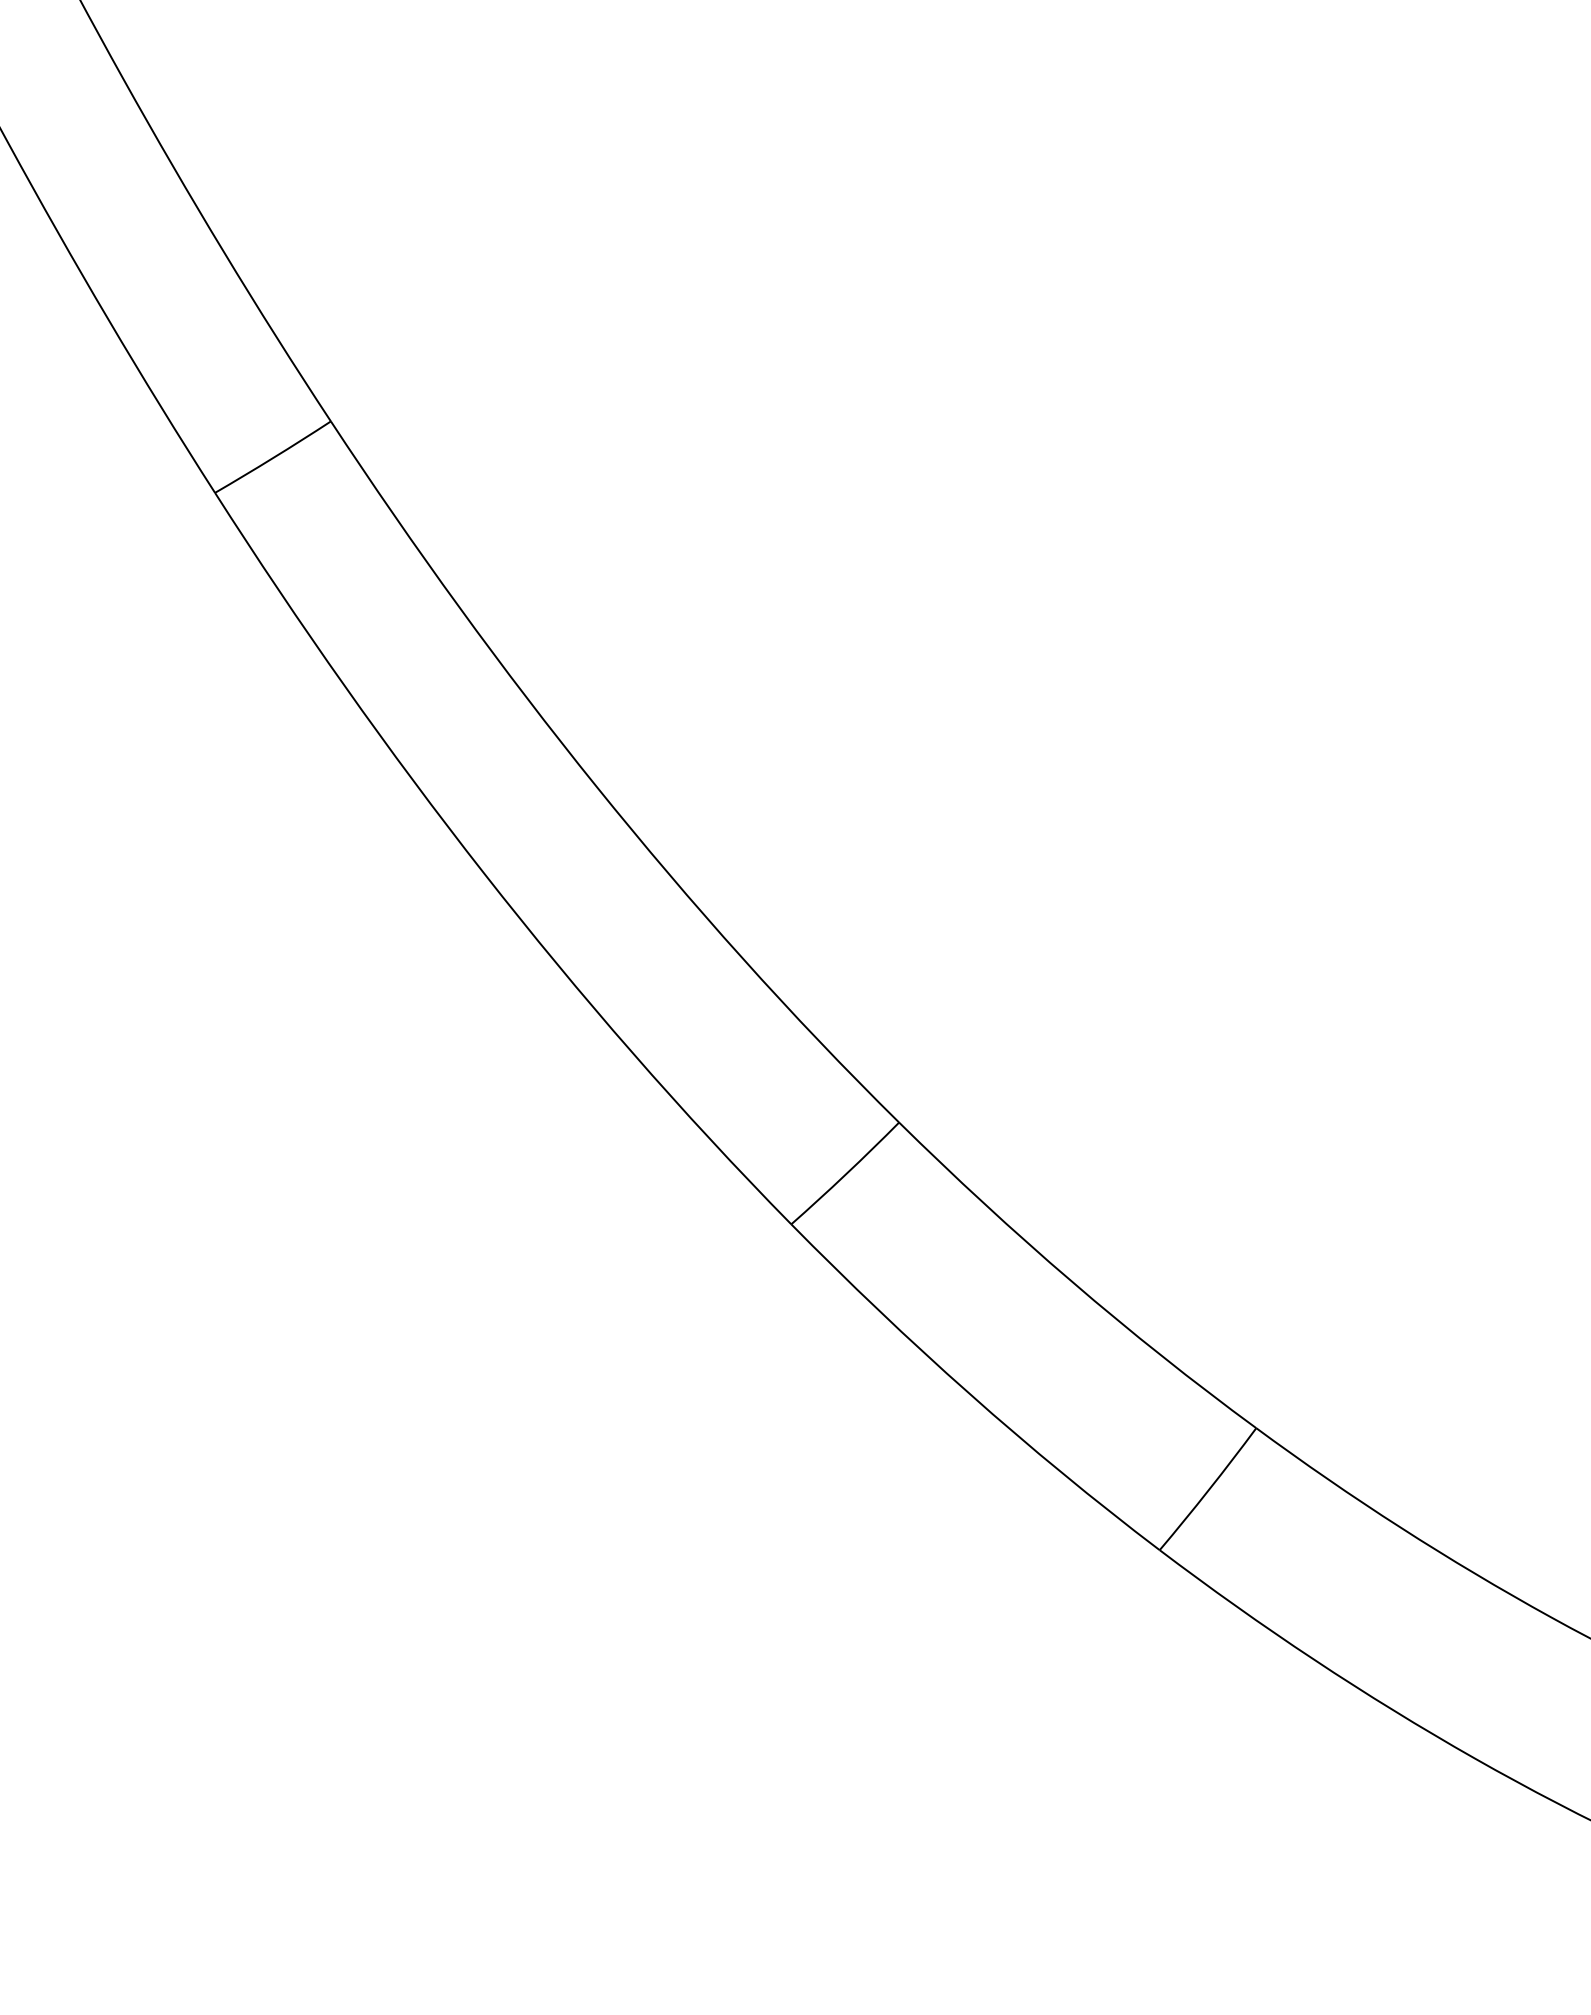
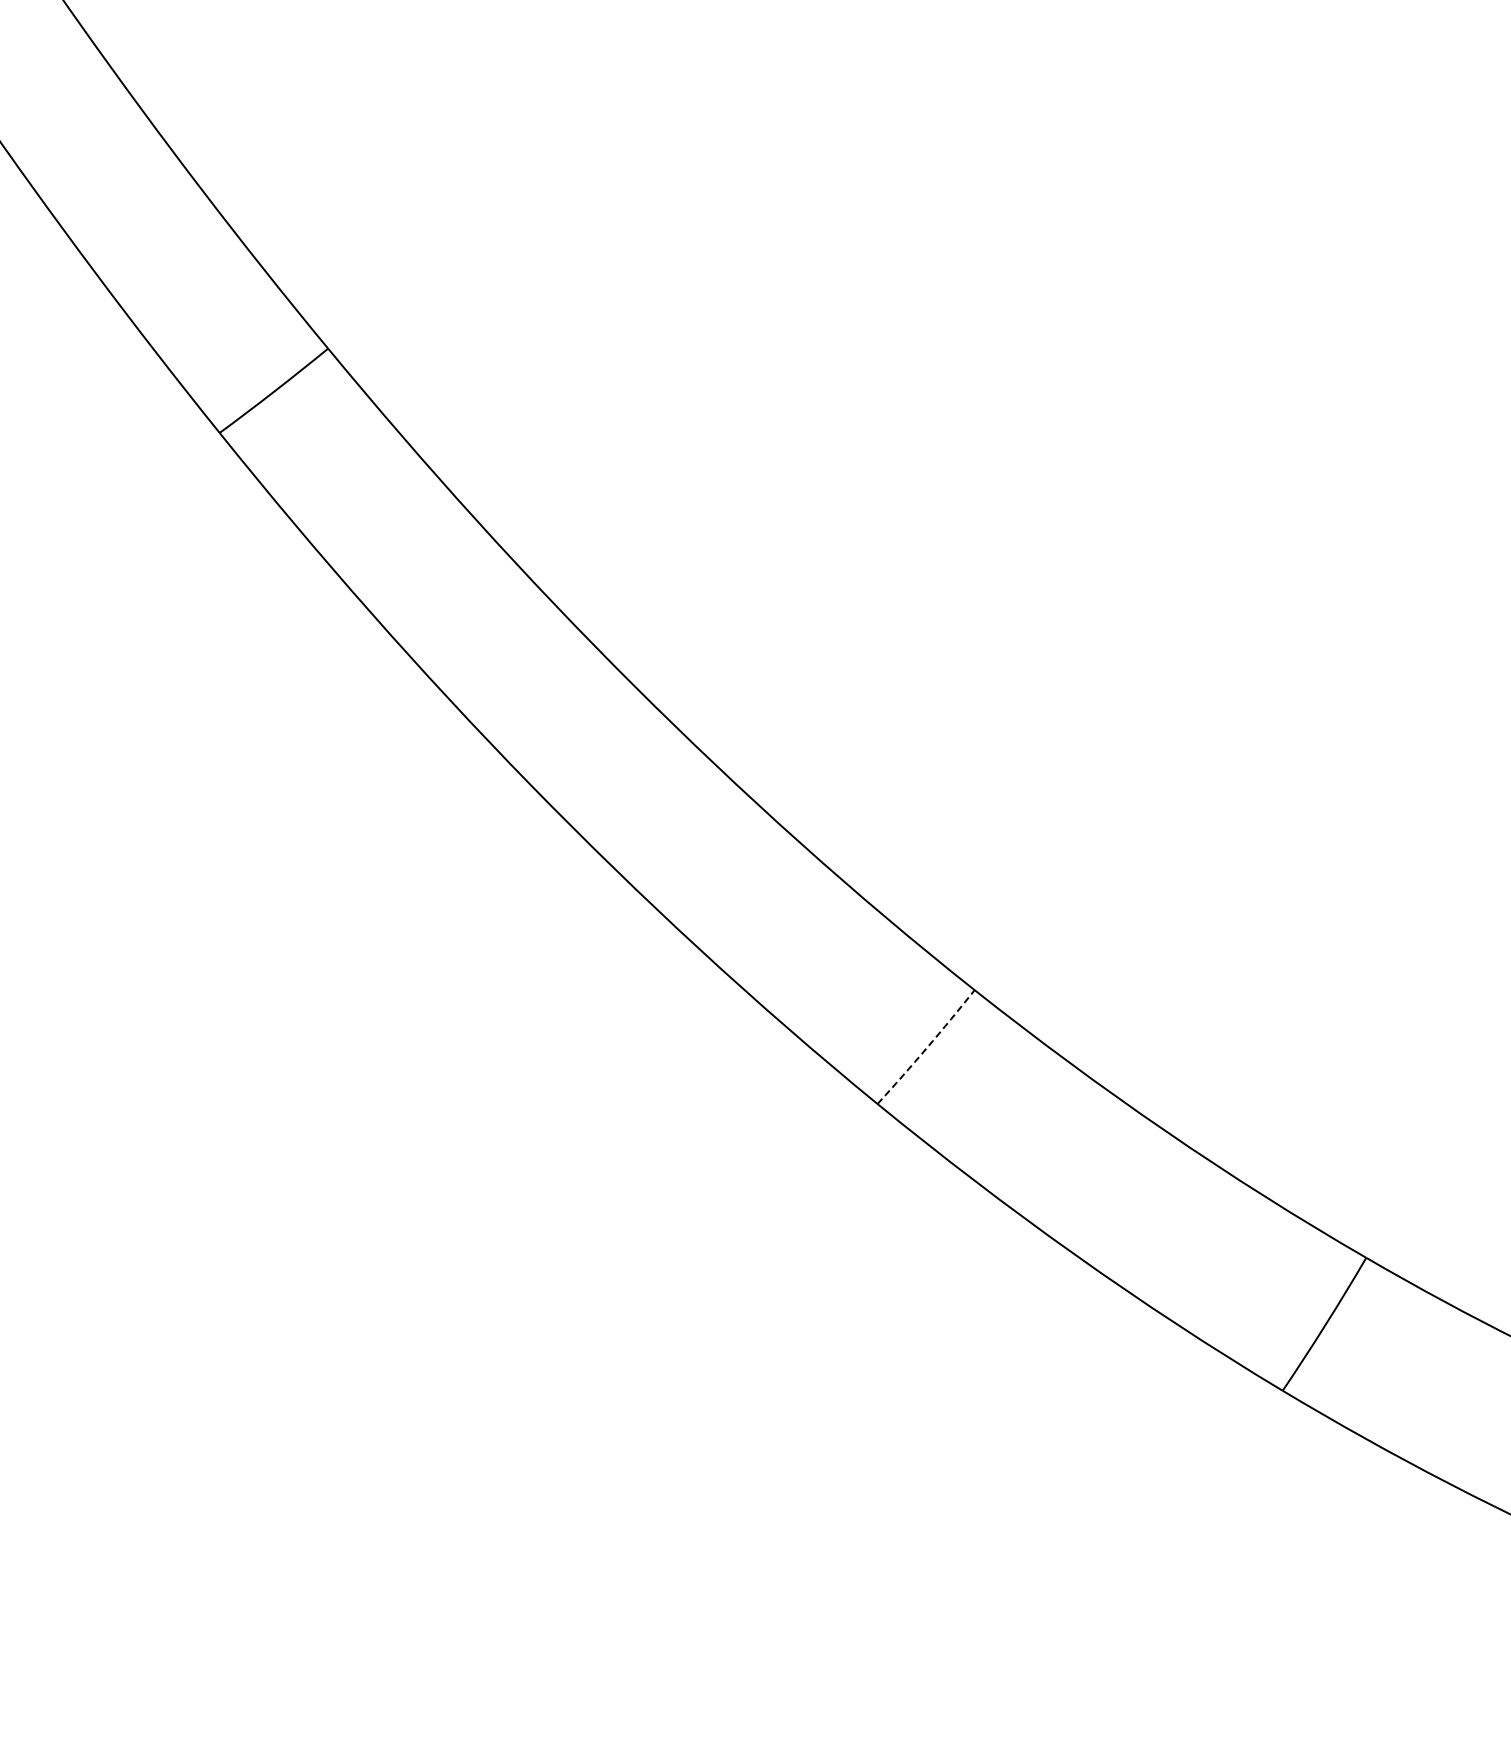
arc: (846, 1174) -> (927, 1048), solid -> dashed

